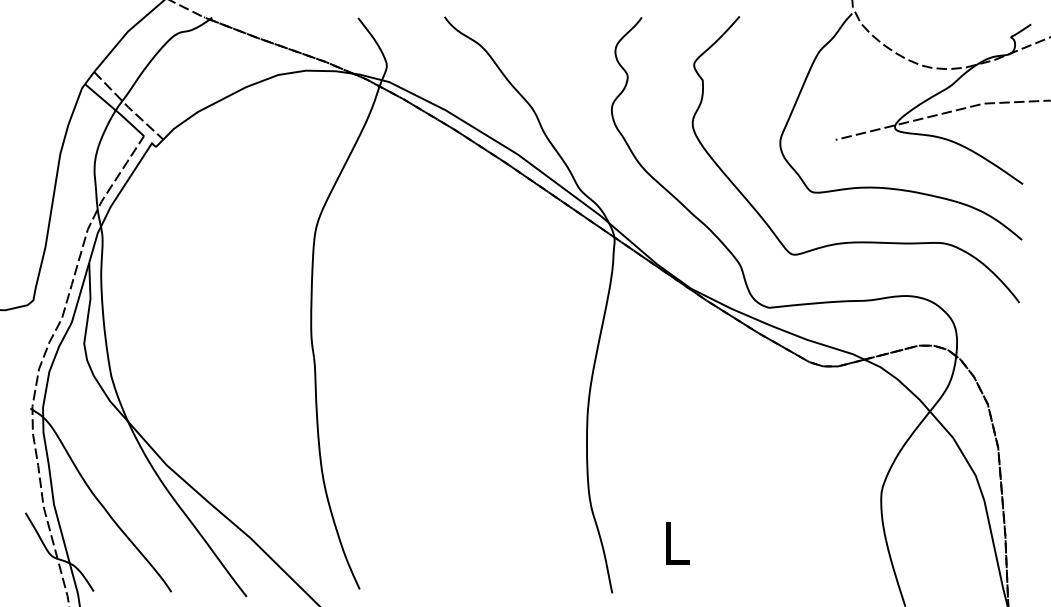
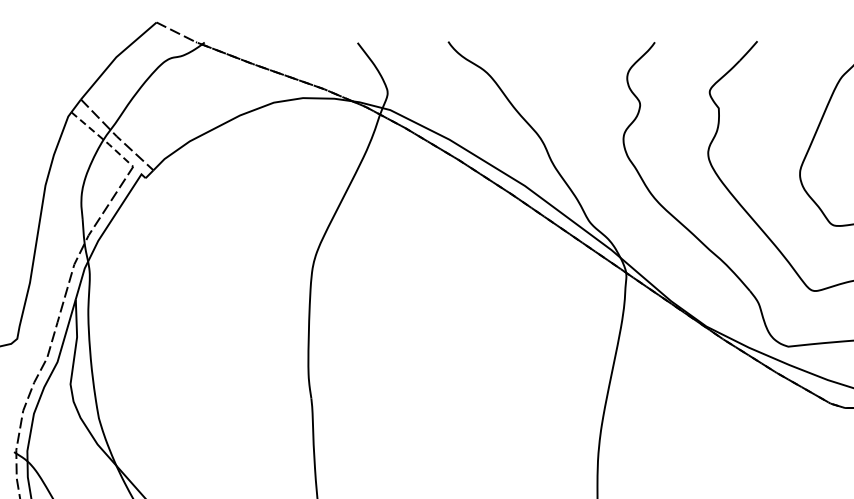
line: (115, 110) -> (103, 139), solid -> dashed

